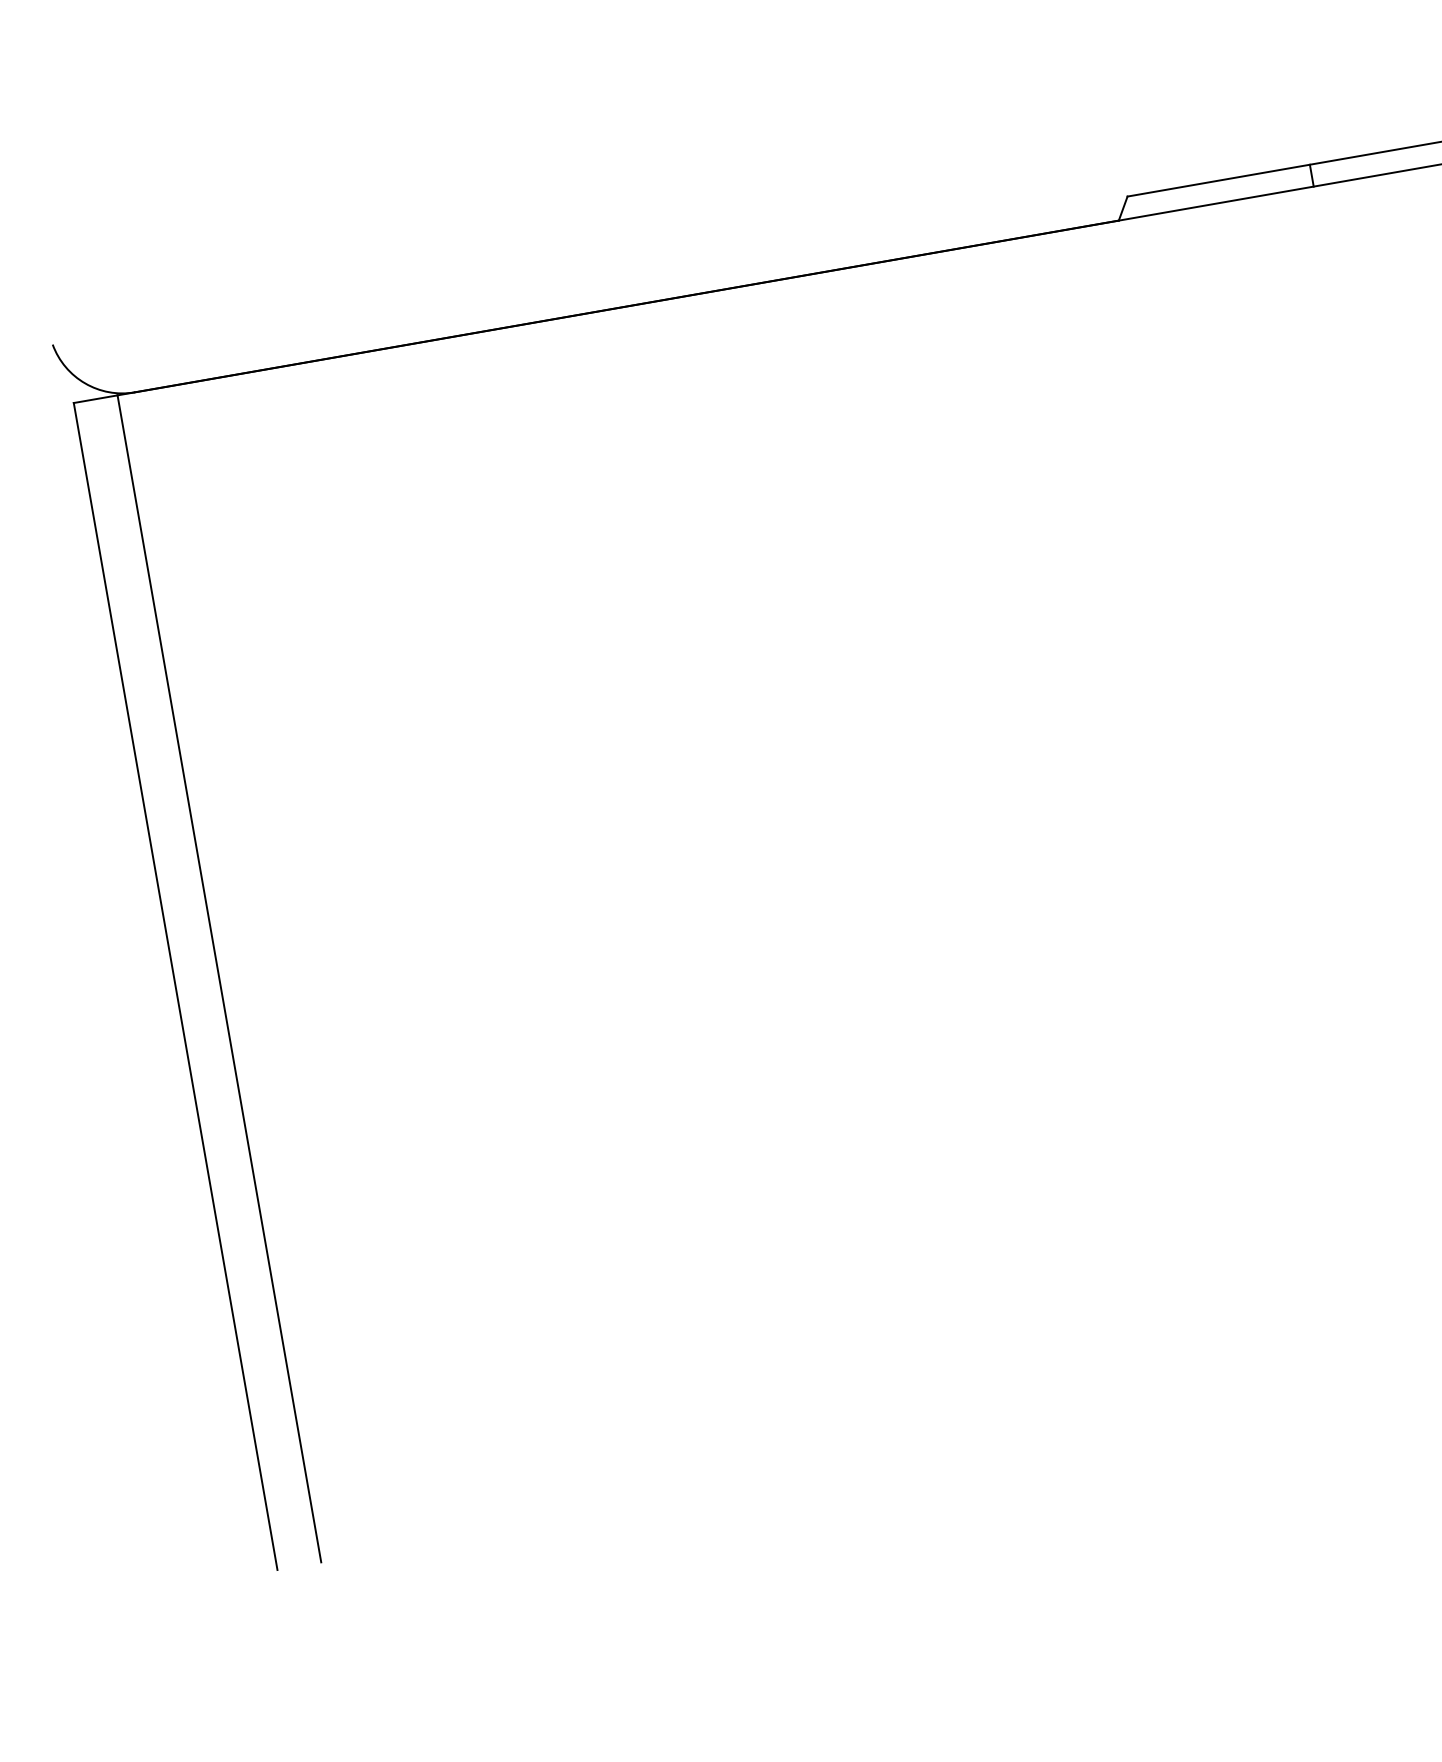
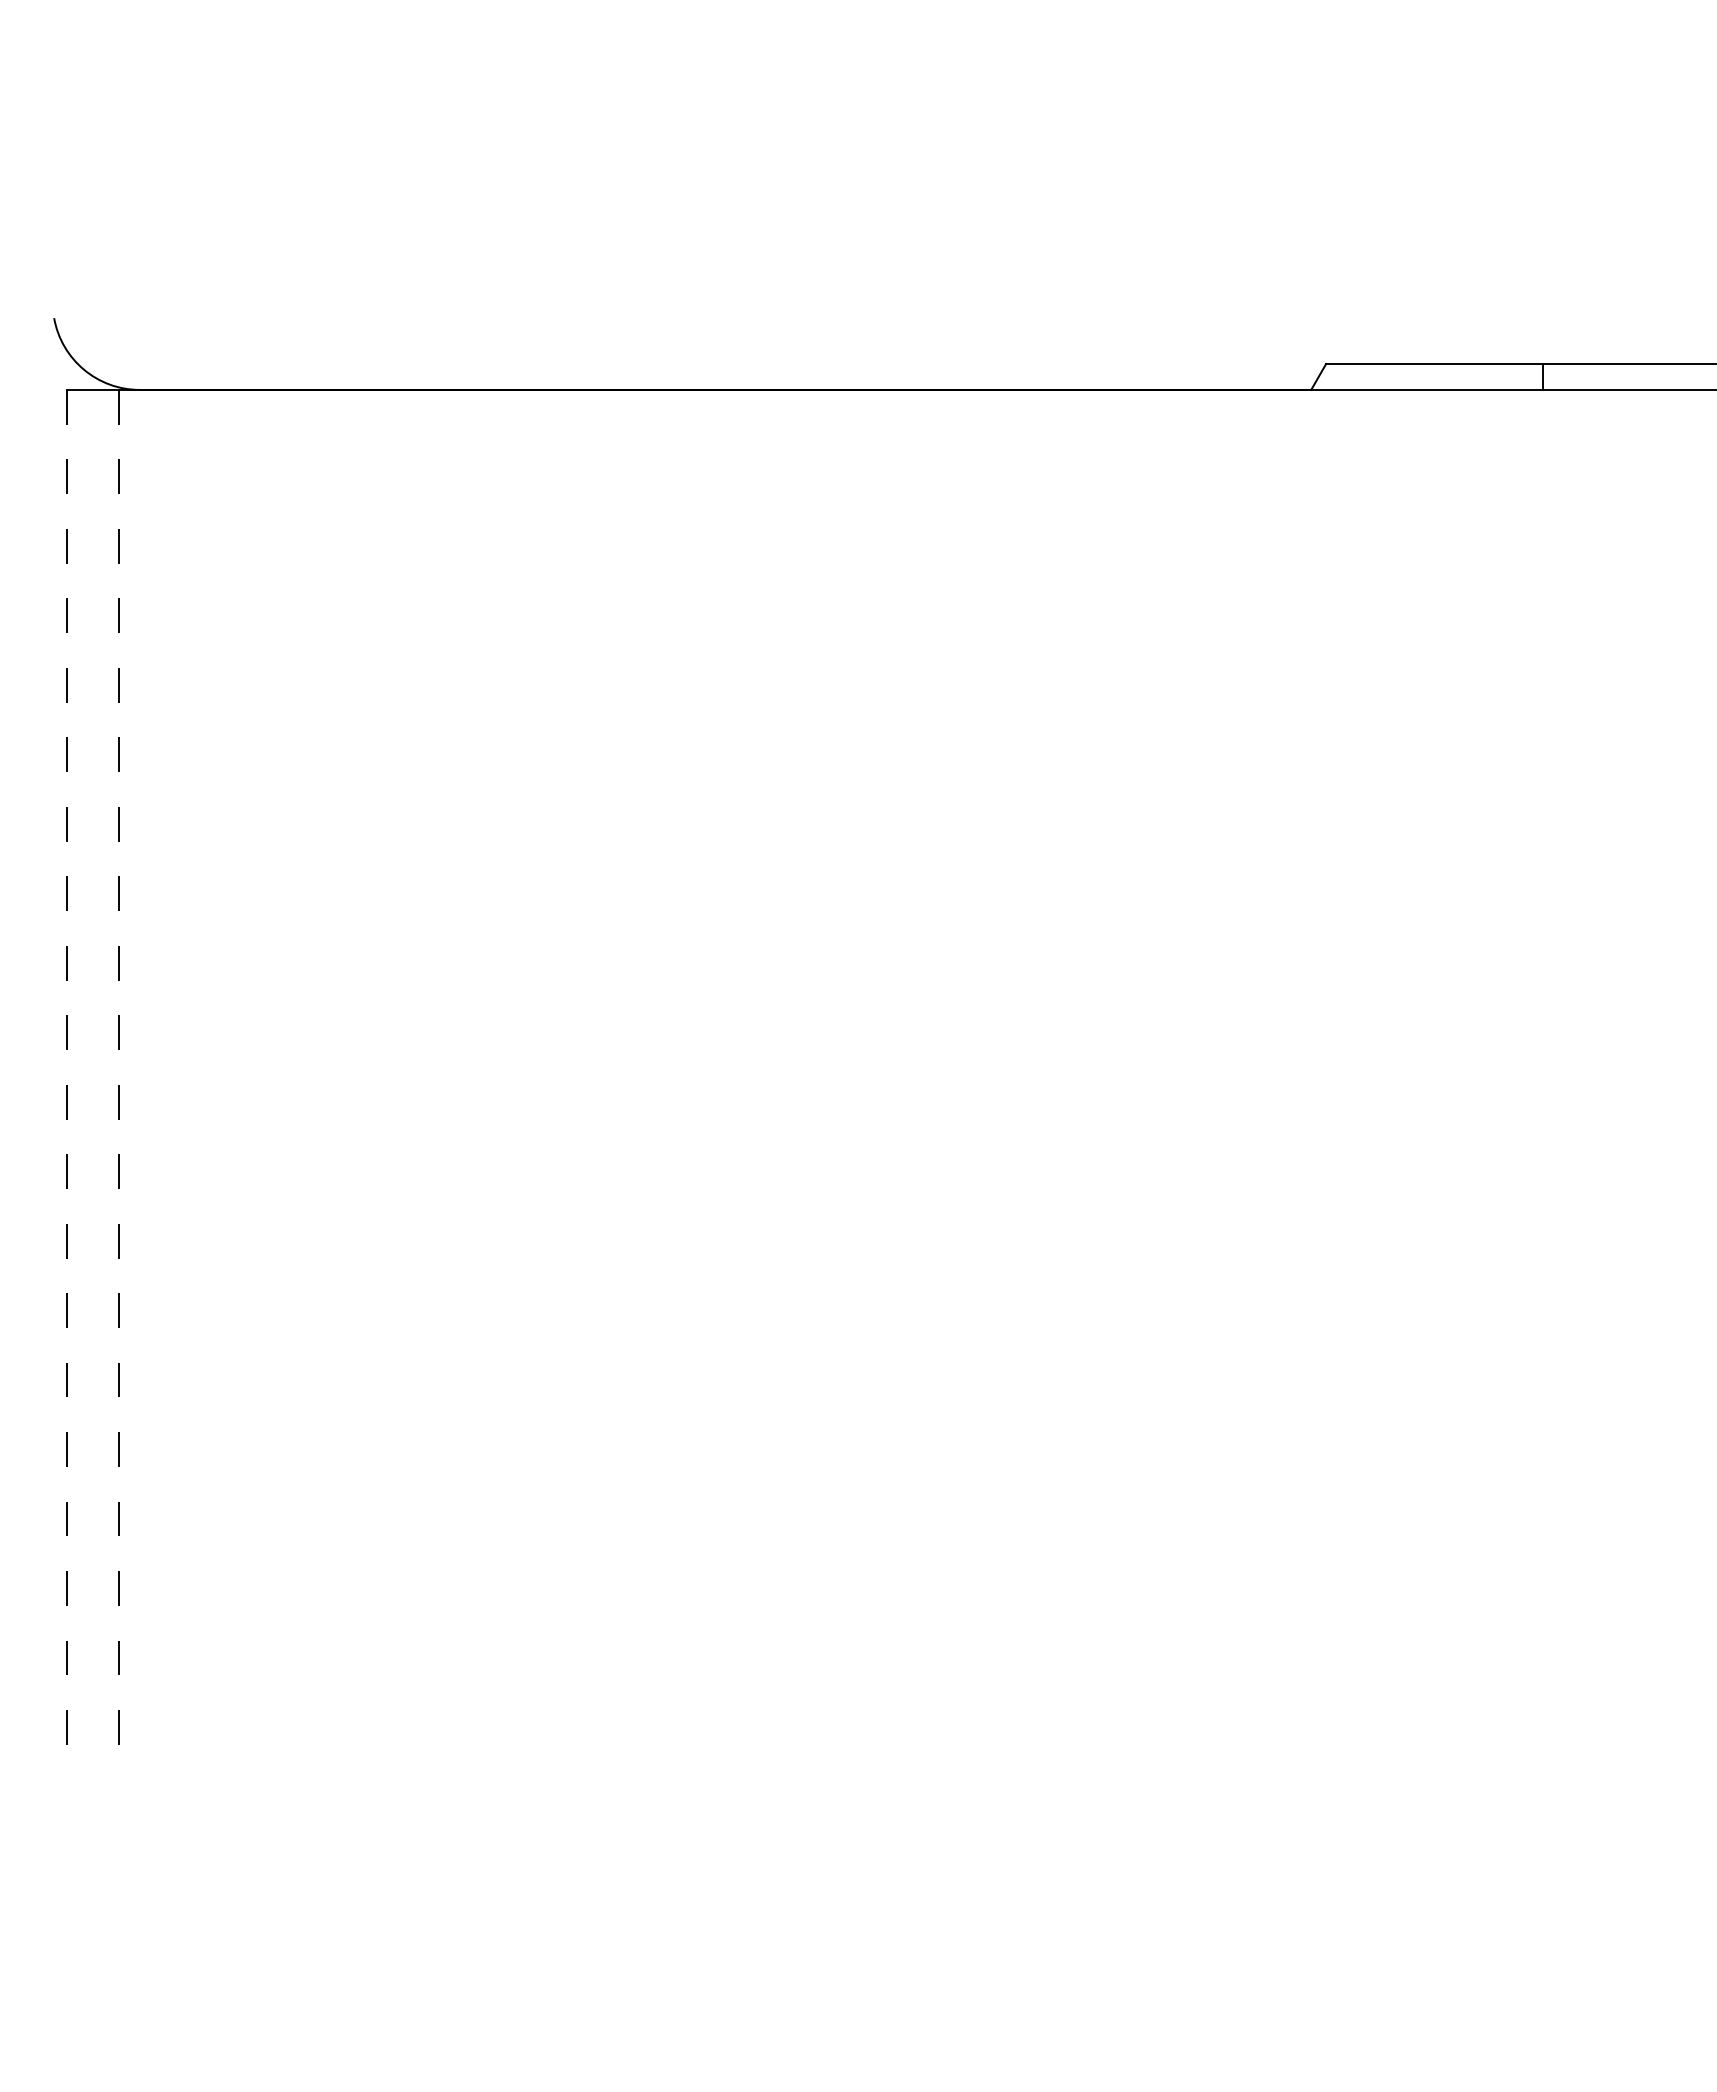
line: (219, 978) -> (118, 1084), solid -> dashed
line: (175, 986) -> (66, 1084), solid -> dashed

